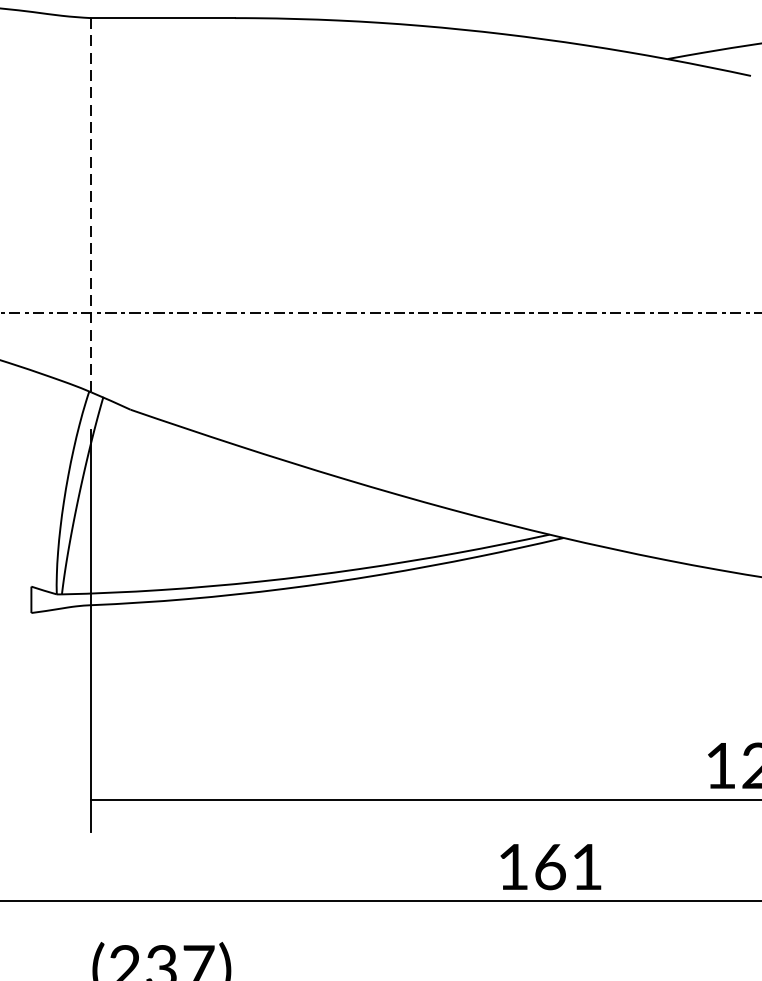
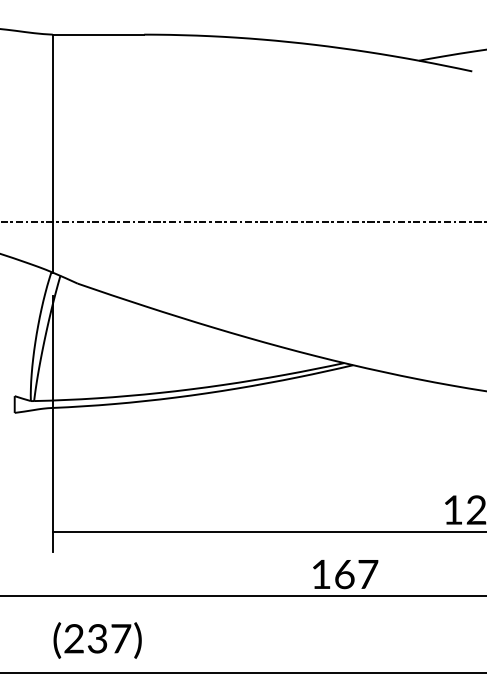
line: (90, 205) -> (52, 153), dashed -> solid
text: (587, 867) -> (368, 574), 161 -> 167

